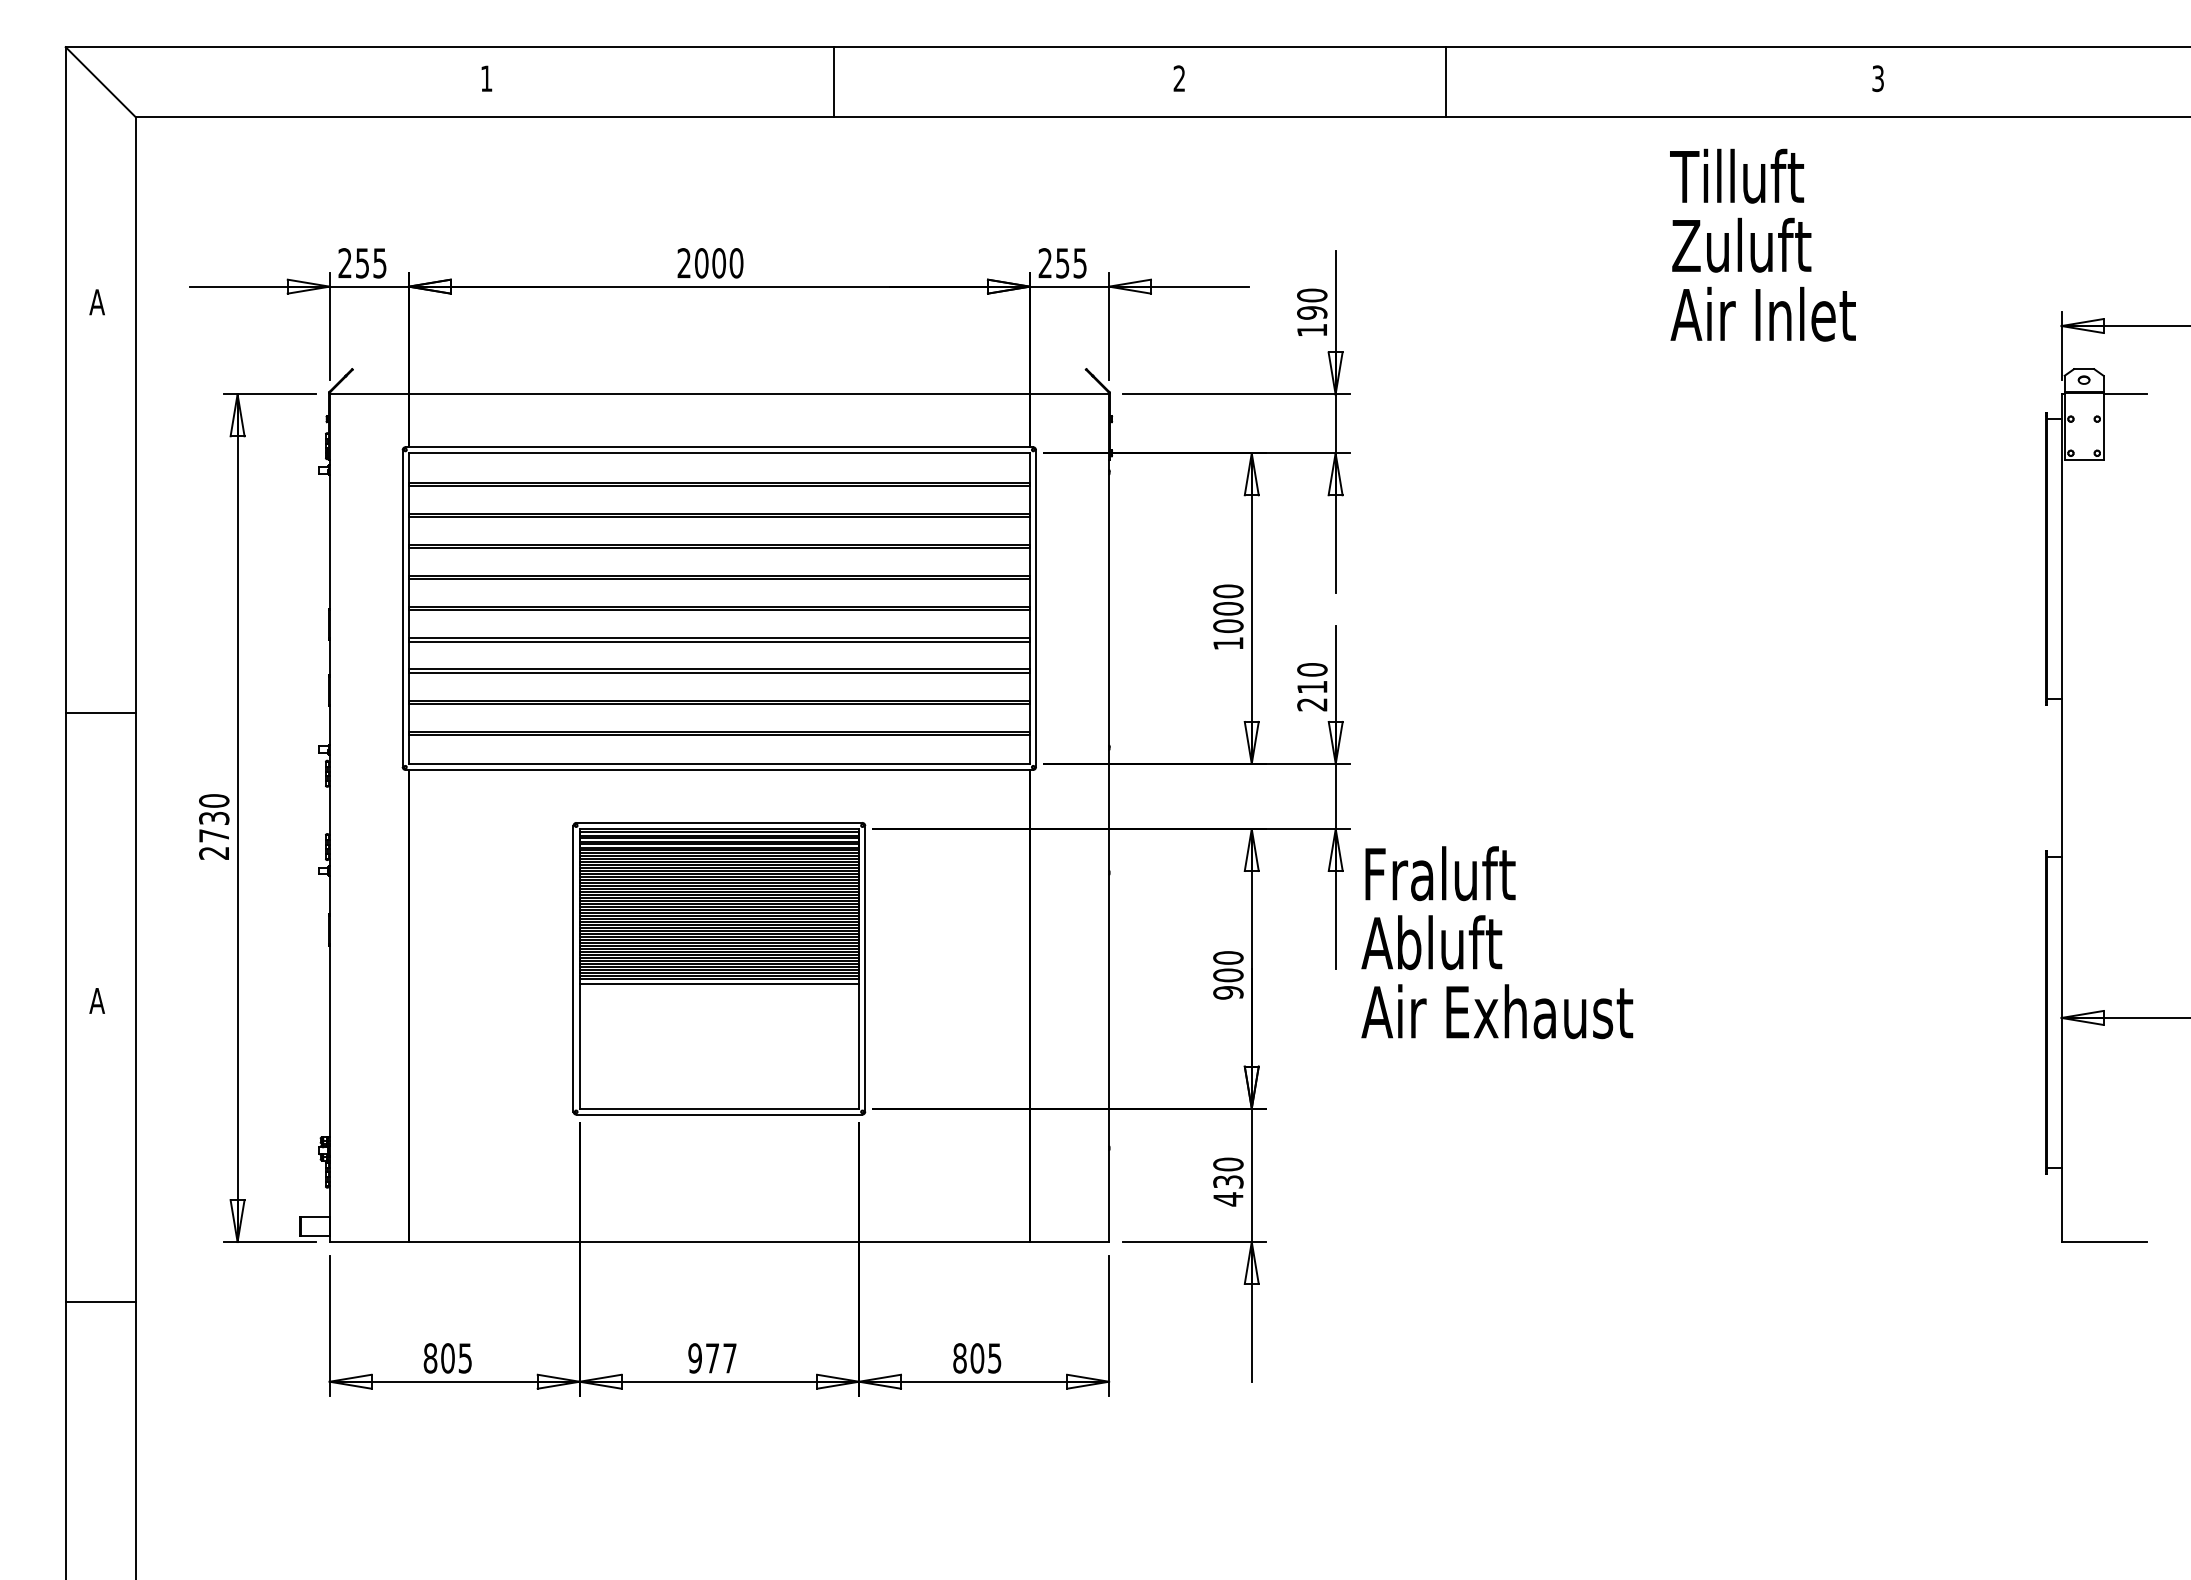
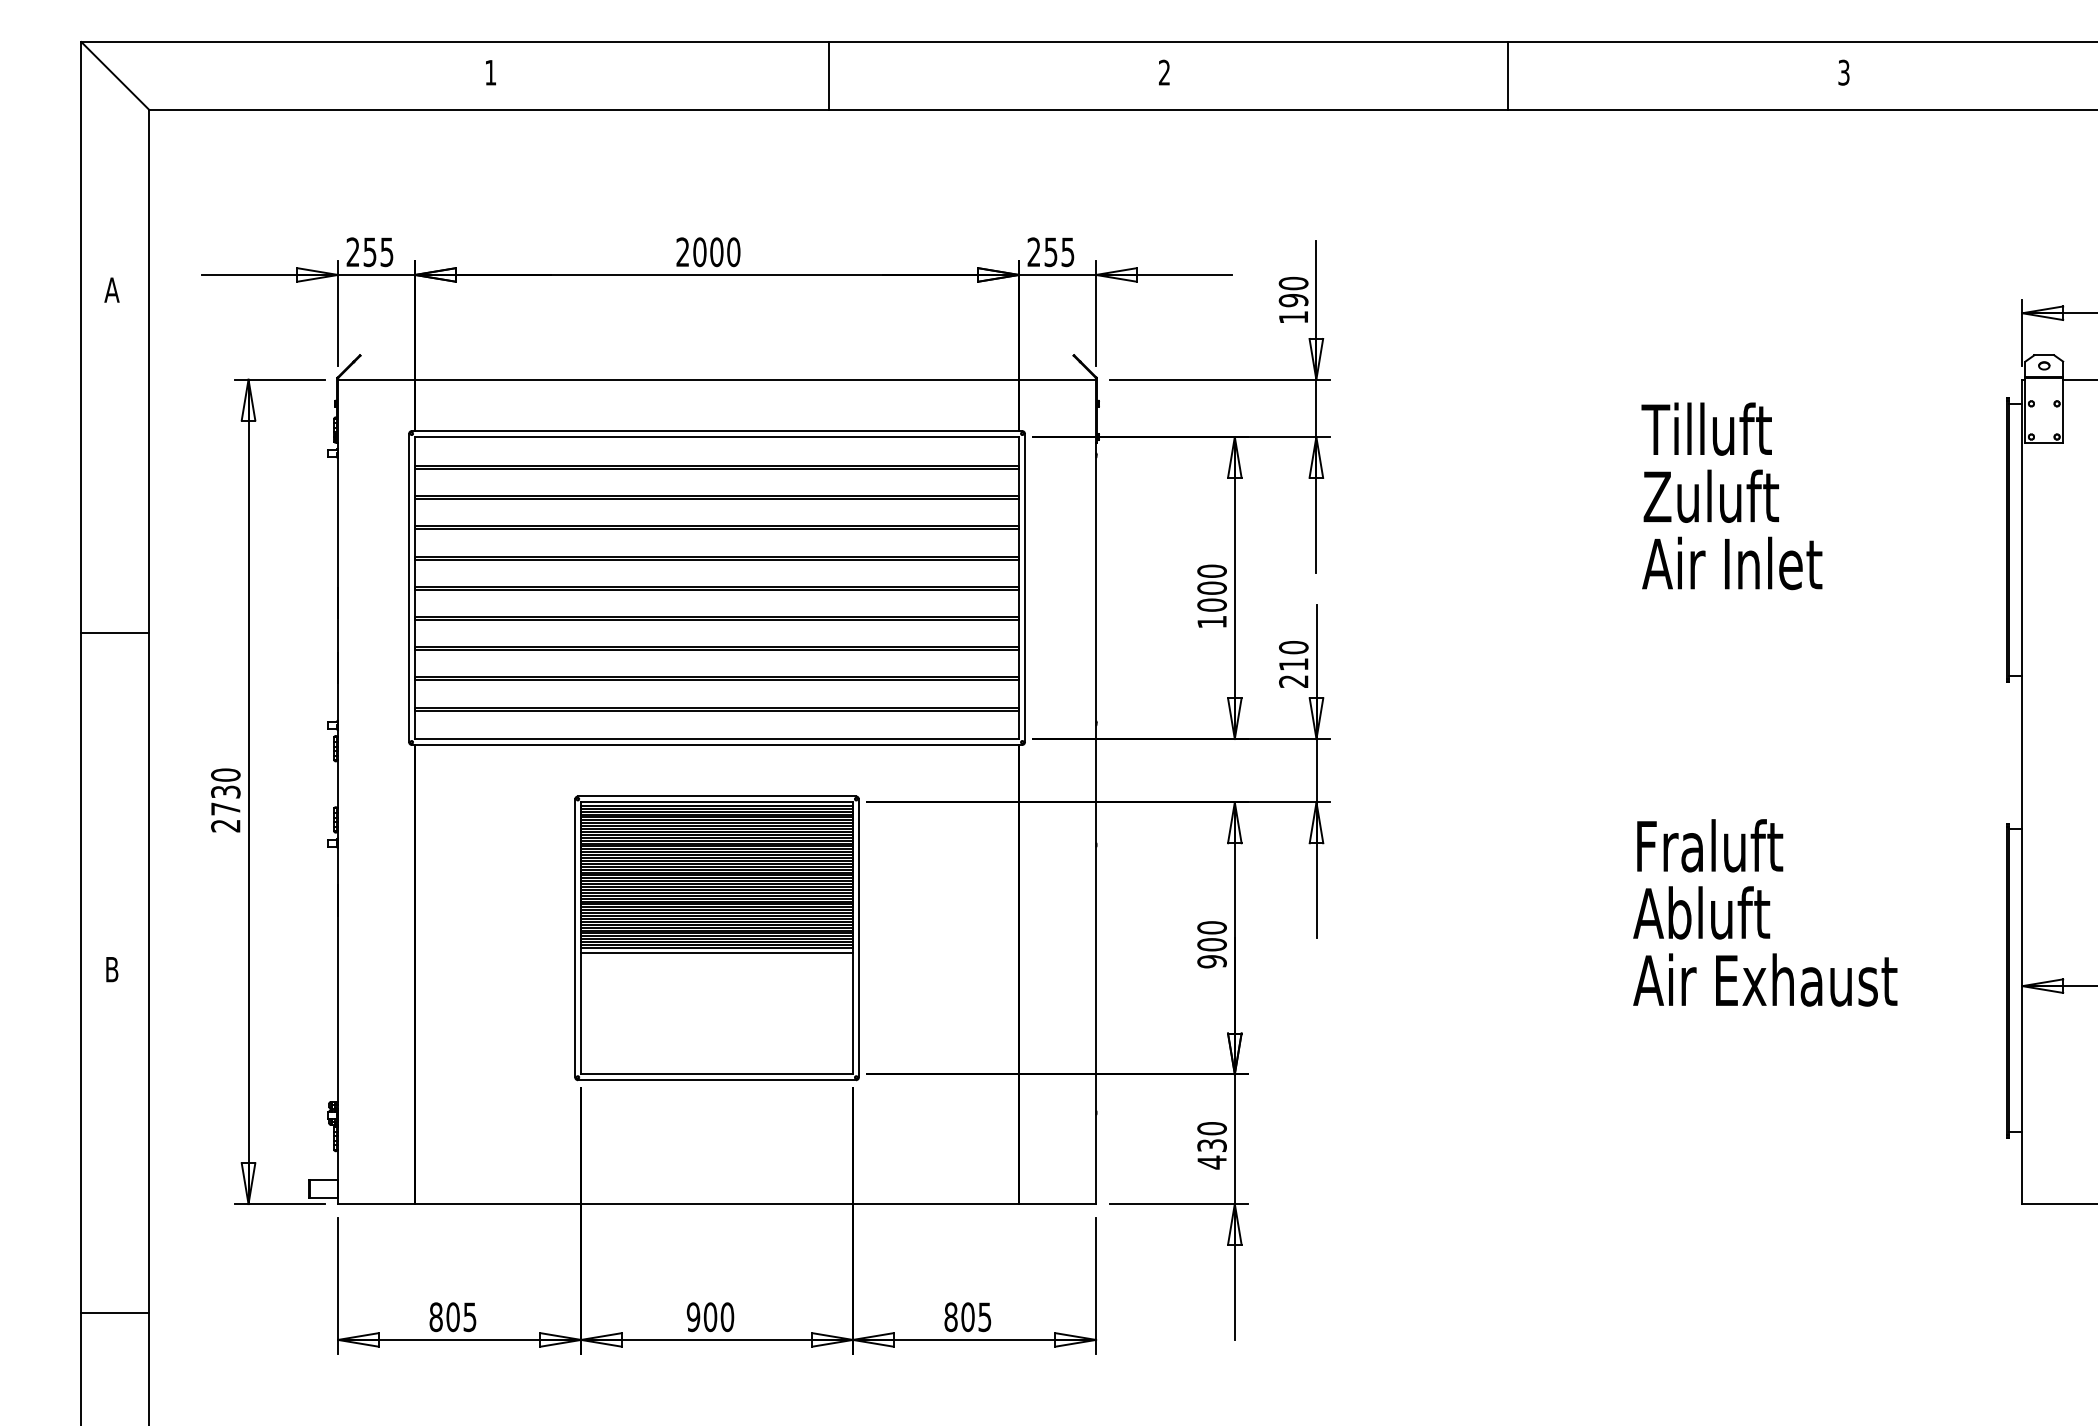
line: (1445, 82) -> (1507, 76), moved
text: (1762, 244) -> (1731, 495), moved
line: (100, 713) -> (115, 633), moved
text: (1497, 942) -> (1765, 912), moved
text: (96, 1000) -> (111, 969), A -> B
line: (100, 1301) -> (115, 1312), moved
text: (720, 1358) -> (718, 1317), 977 -> 900

